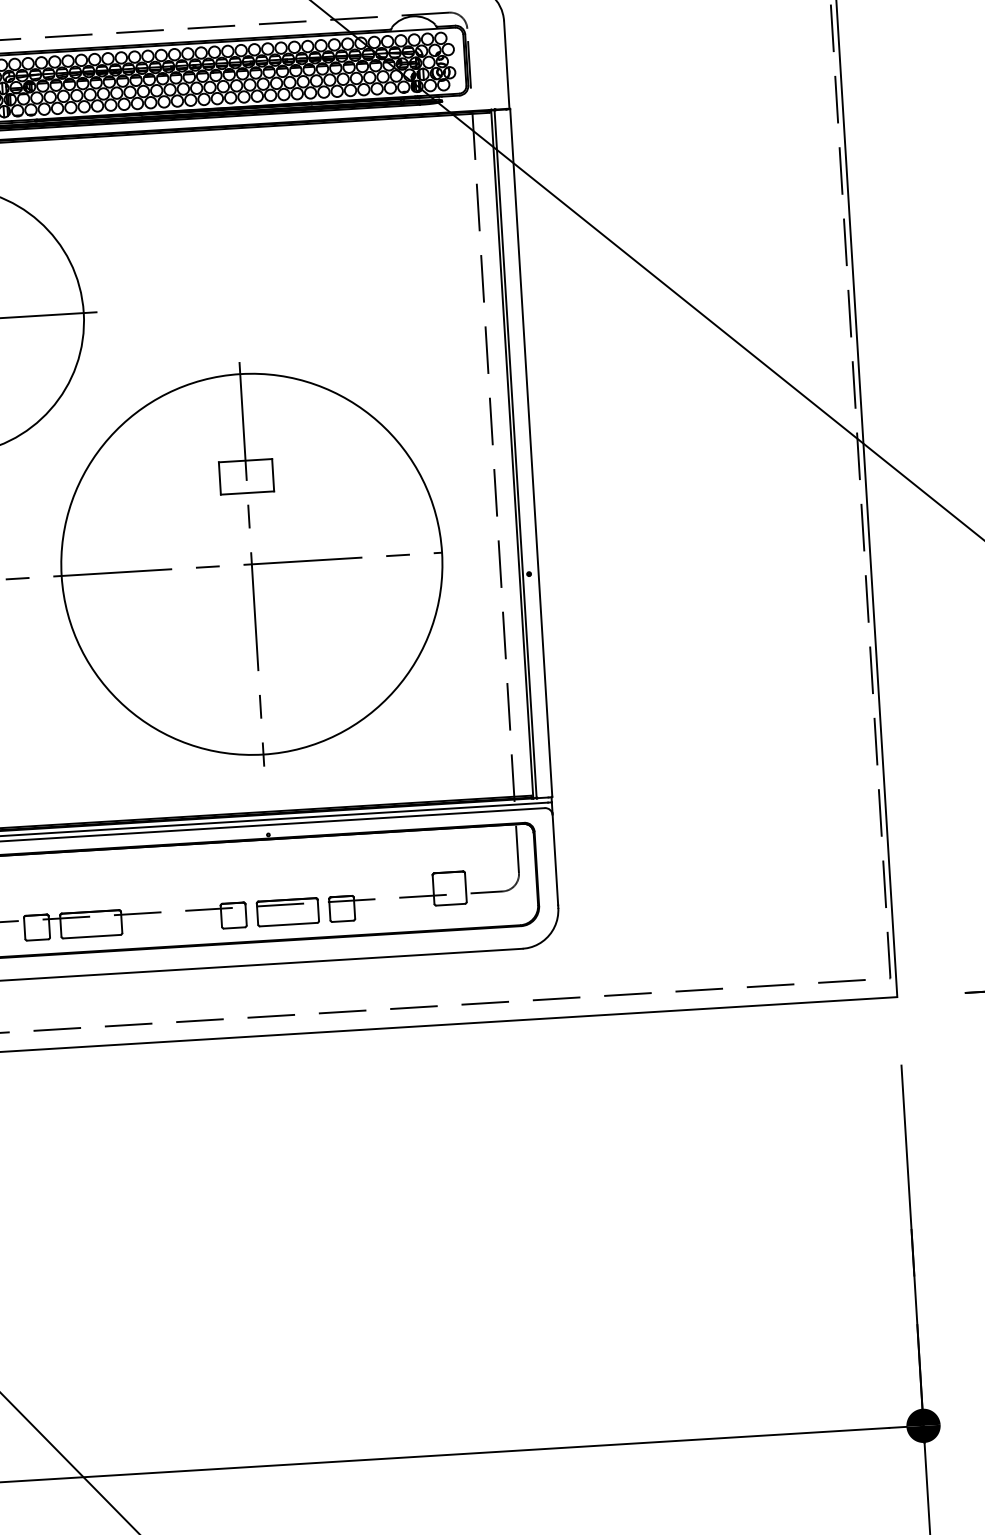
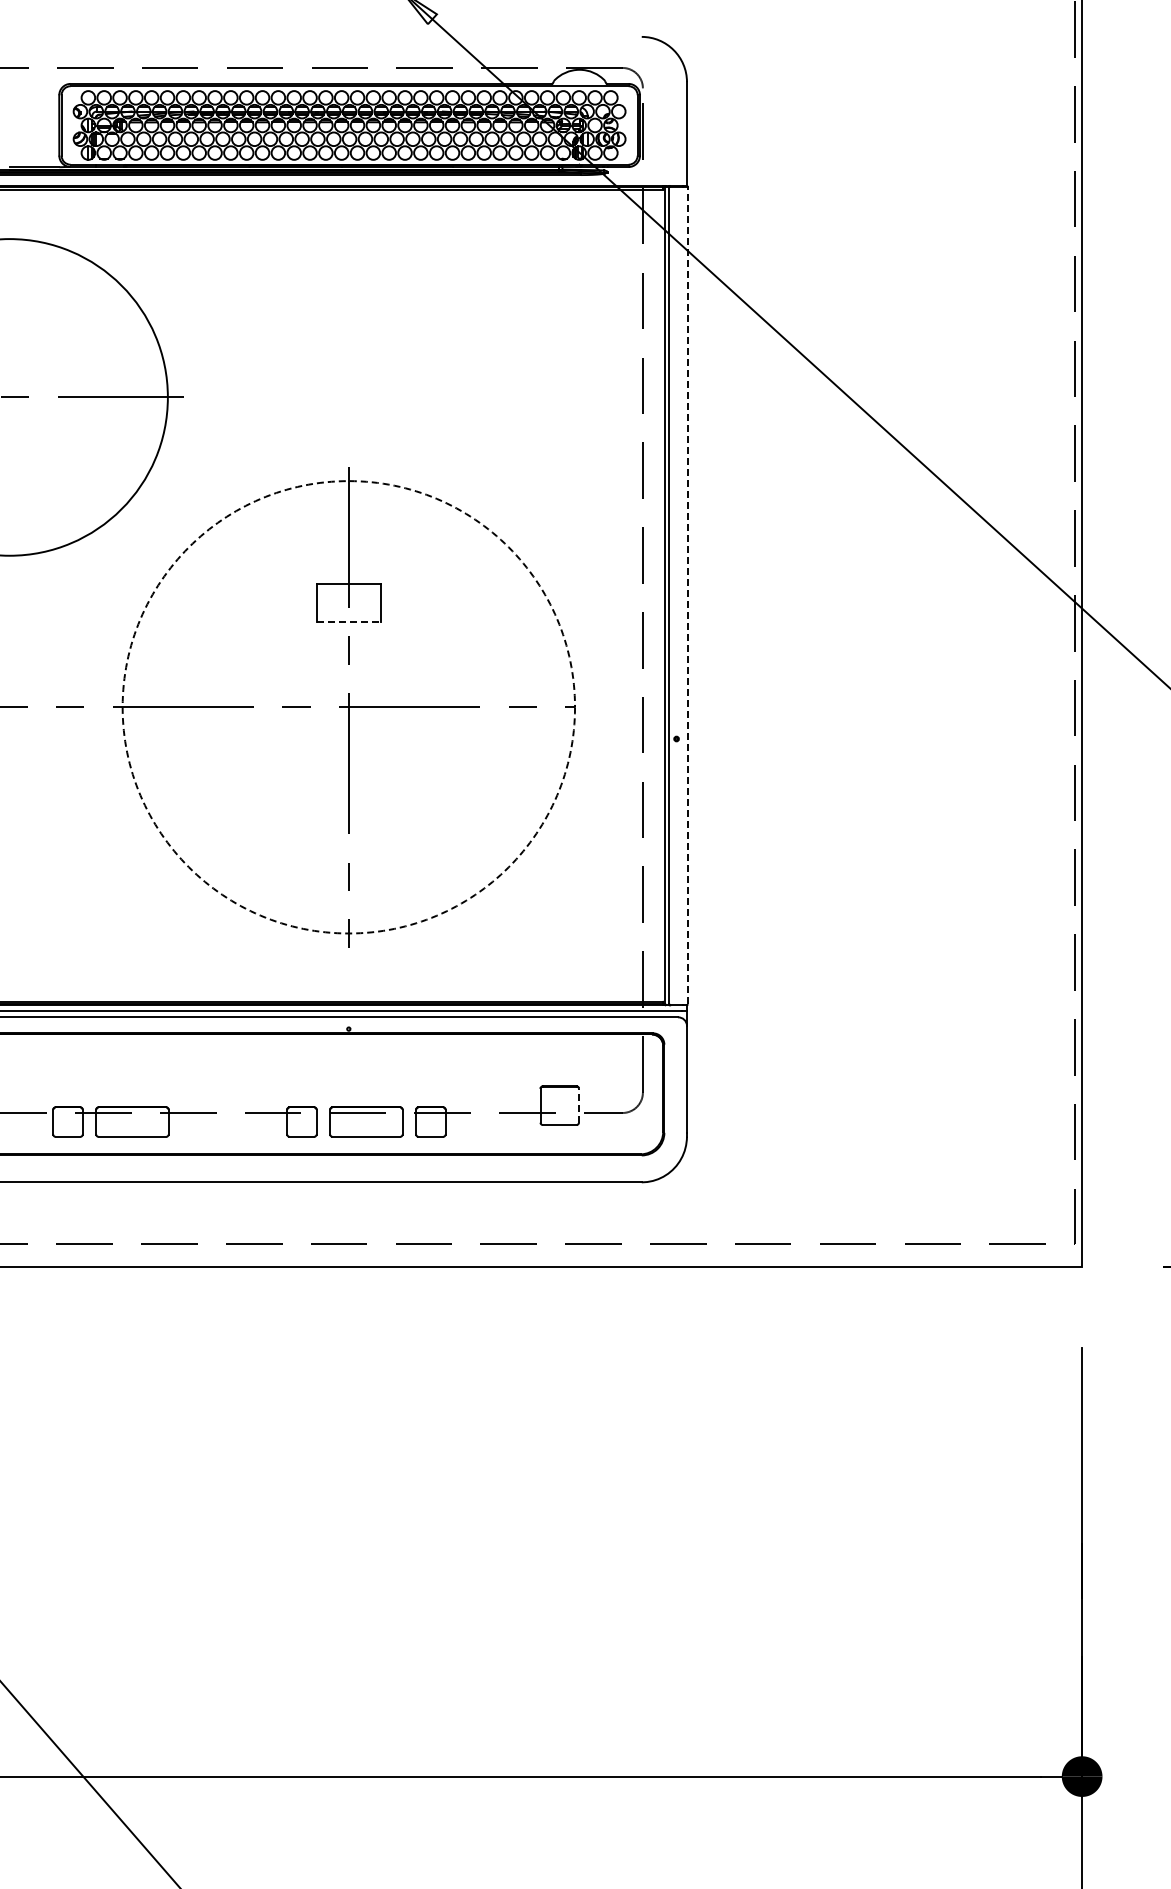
line: (530, 452) -> (687, 595), solid -> dashed
line: (247, 493) -> (348, 622), solid -> dashed
circle: (251, 564) -> (348, 707), solid -> dashed
line: (465, 887) -> (578, 1105), solid -> dashed

